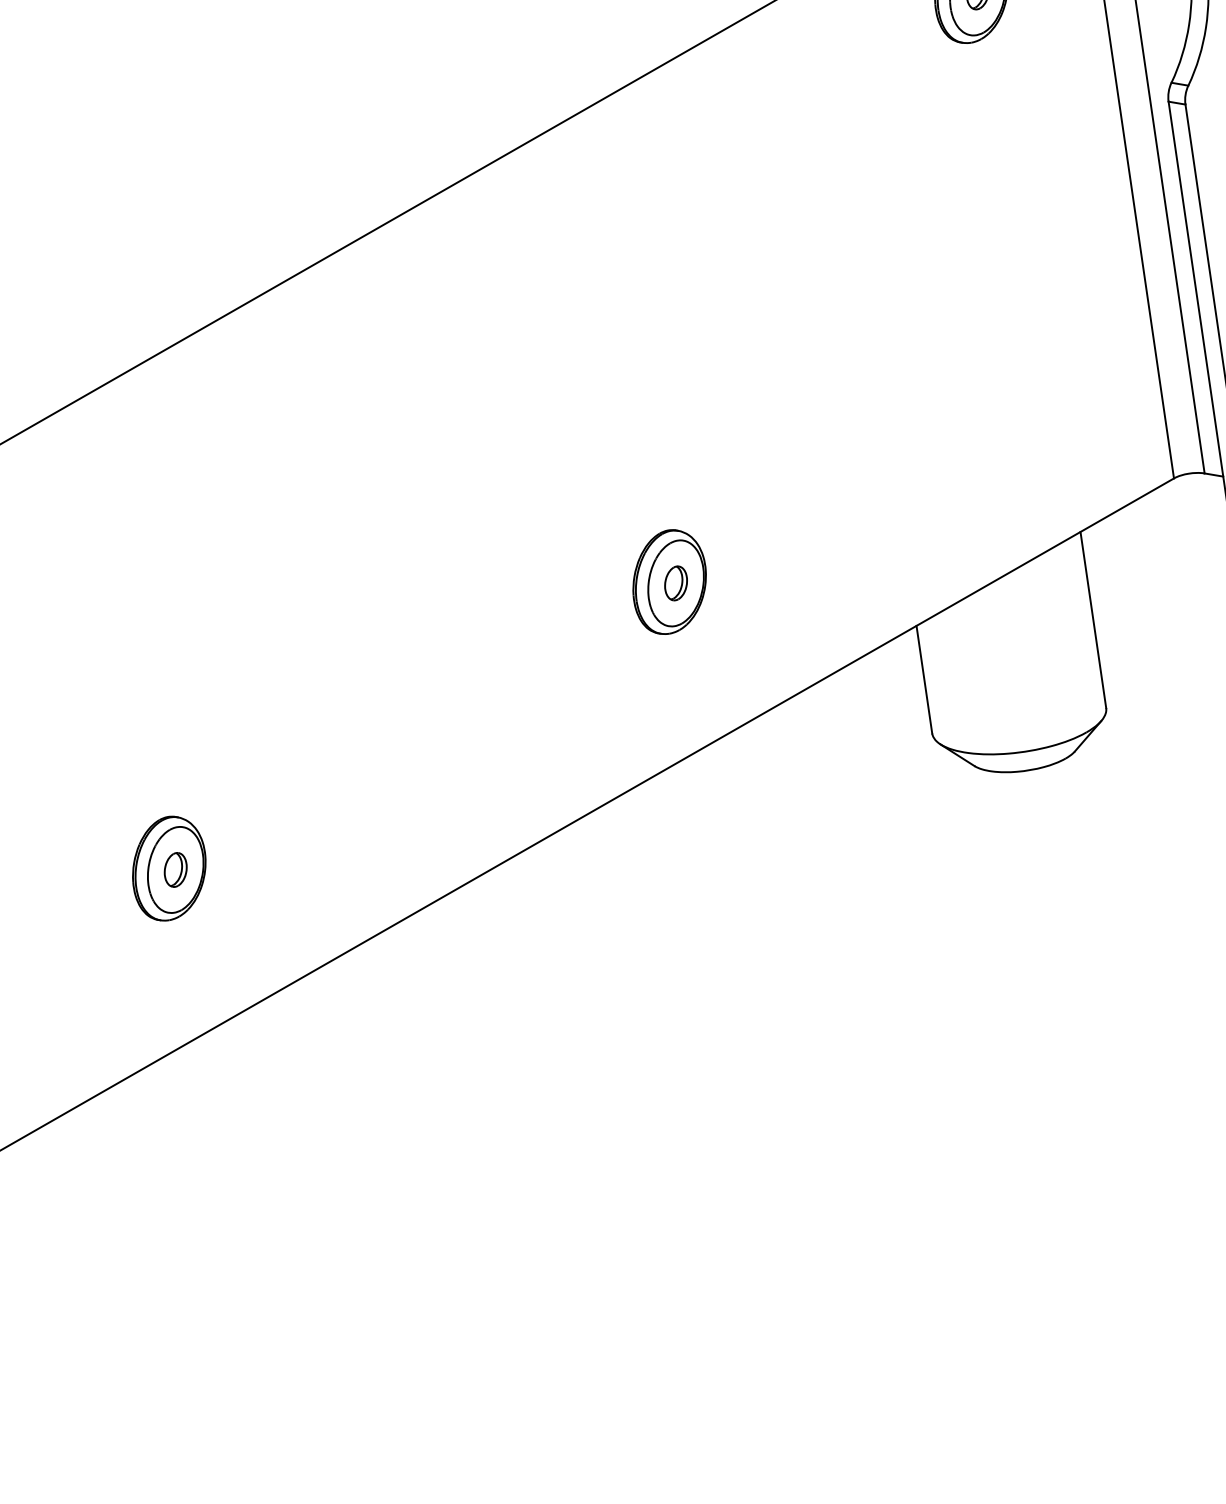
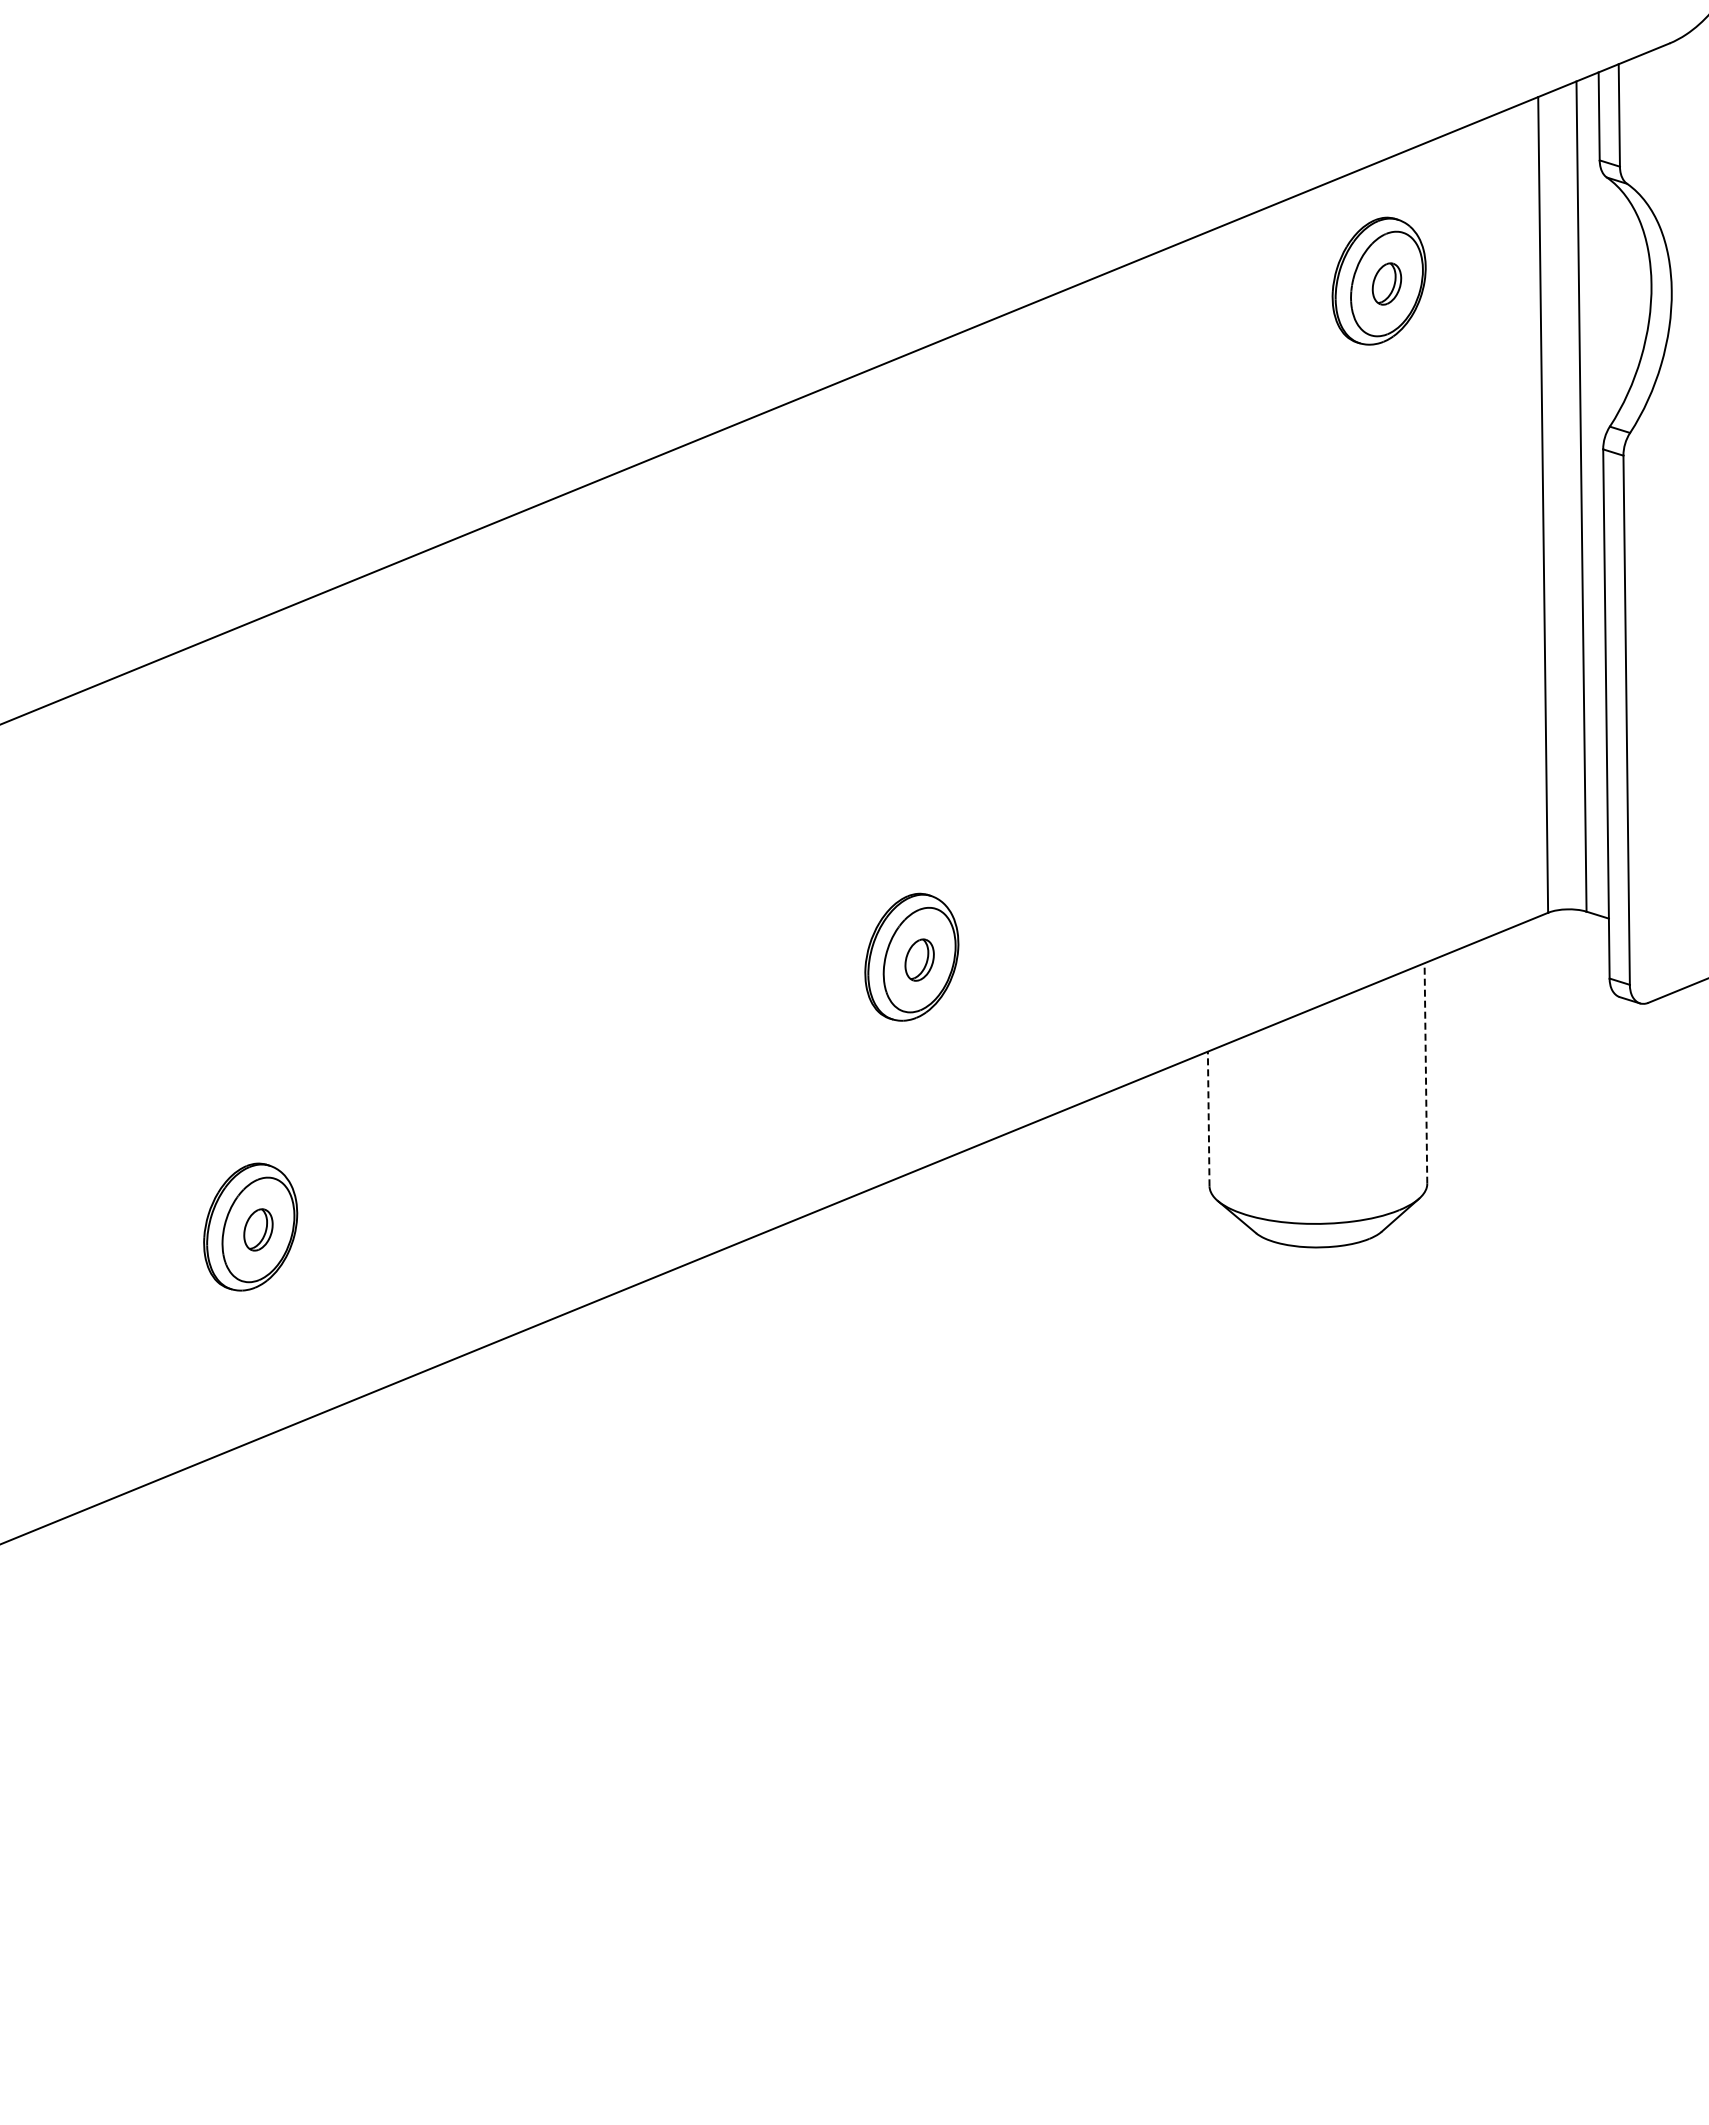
line: (1092, 619) -> (1425, 1072), solid -> dashed
line: (924, 679) -> (1208, 1118), solid -> dashed

